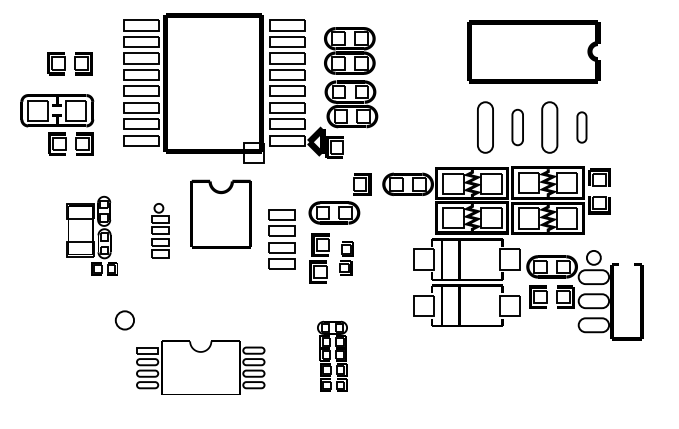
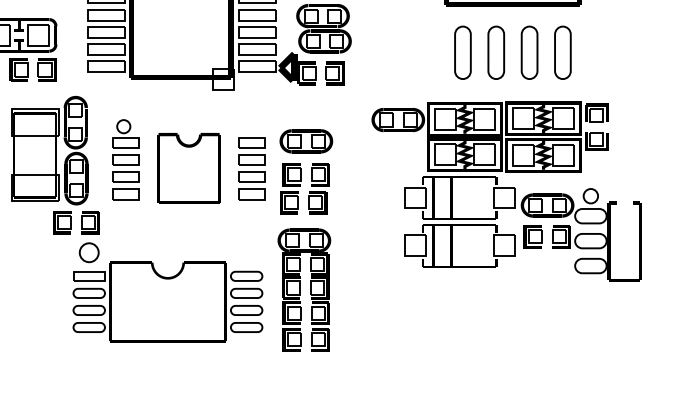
part: (517, 127) -> (496, 52), size x1.43
part: (581, 127) -> (562, 52), size x1.67
part: (362, 184) -> (335, 73), moved
part: (220, 213) -> (188, 167), moved
part: (160, 230) -> (126, 159), size x1.43
part: (92, 235) -> (55, 164), size x1.67
part: (512, 253) -> (506, 191), moved
part: (346, 258) -> (318, 188), size x1.43
part: (332, 356) -> (304, 290), size x1.67
part: (200, 367) -> (167, 301), size x1.43

